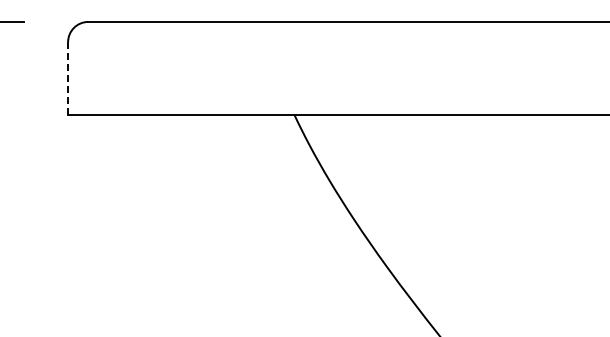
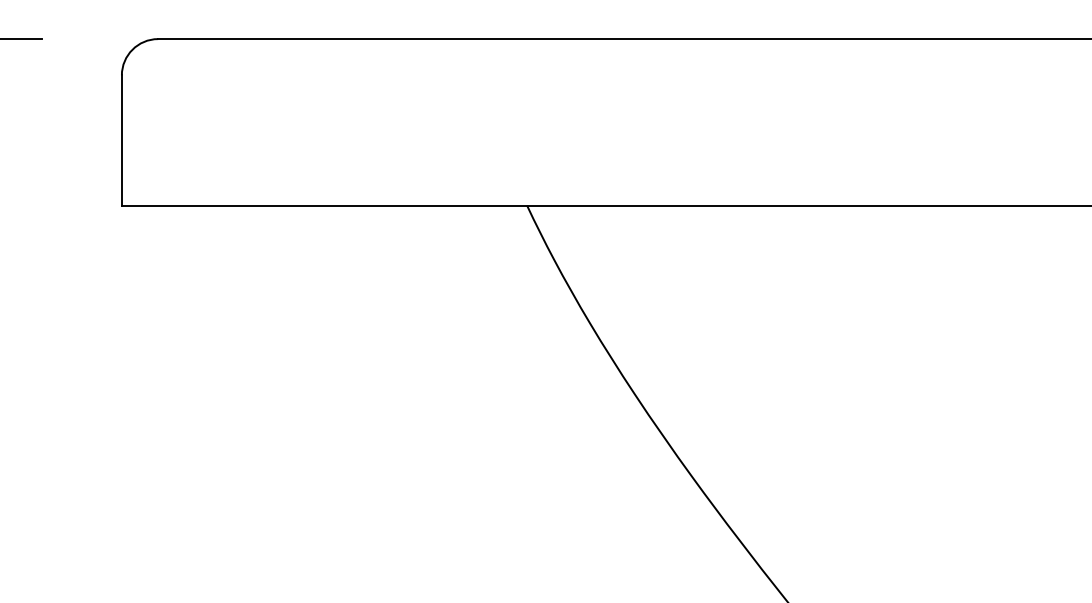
line: (68, 79) -> (122, 142), dashed -> solid

